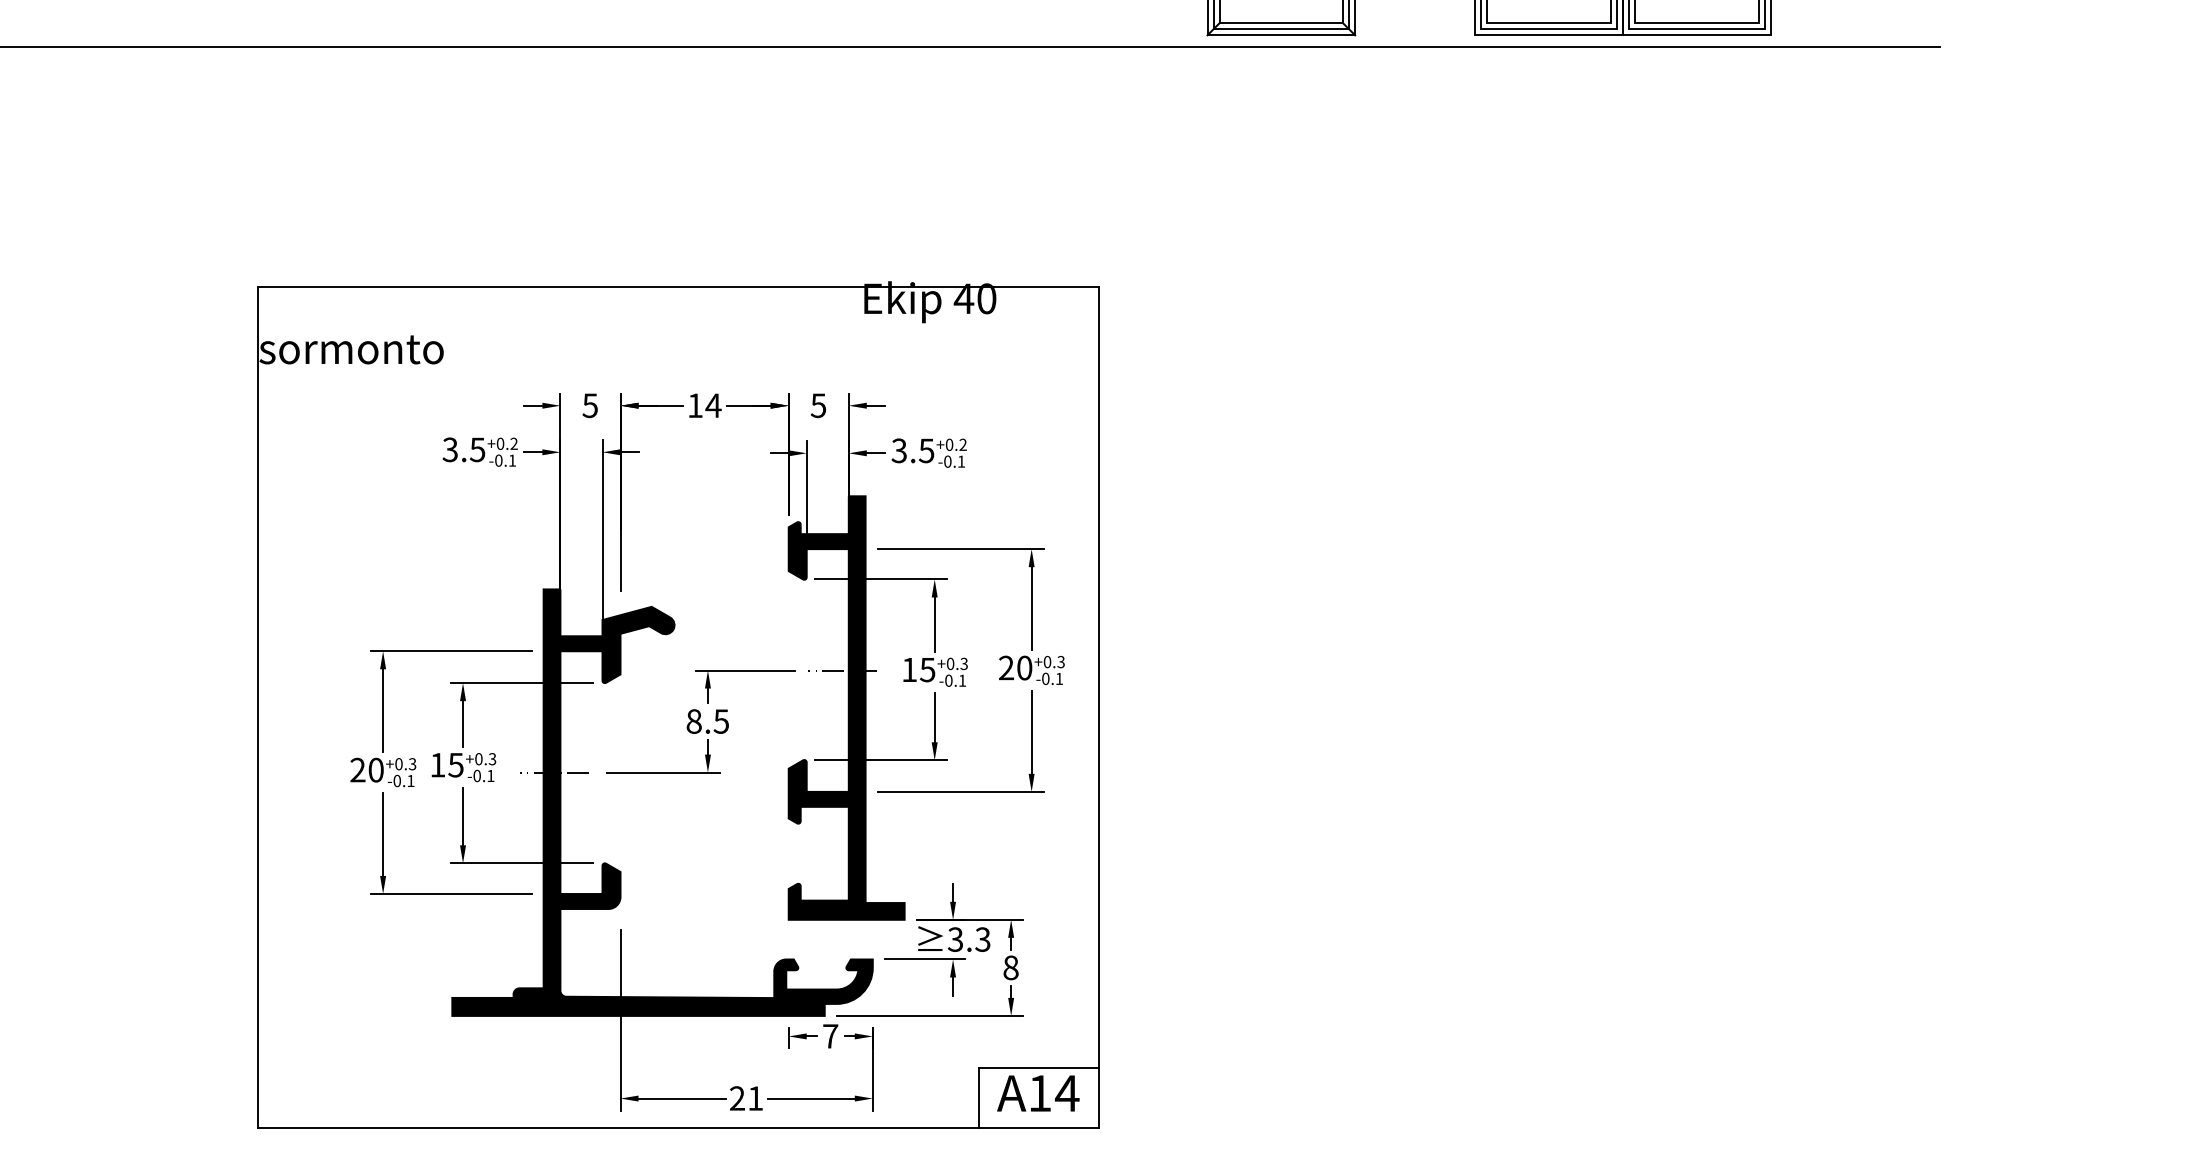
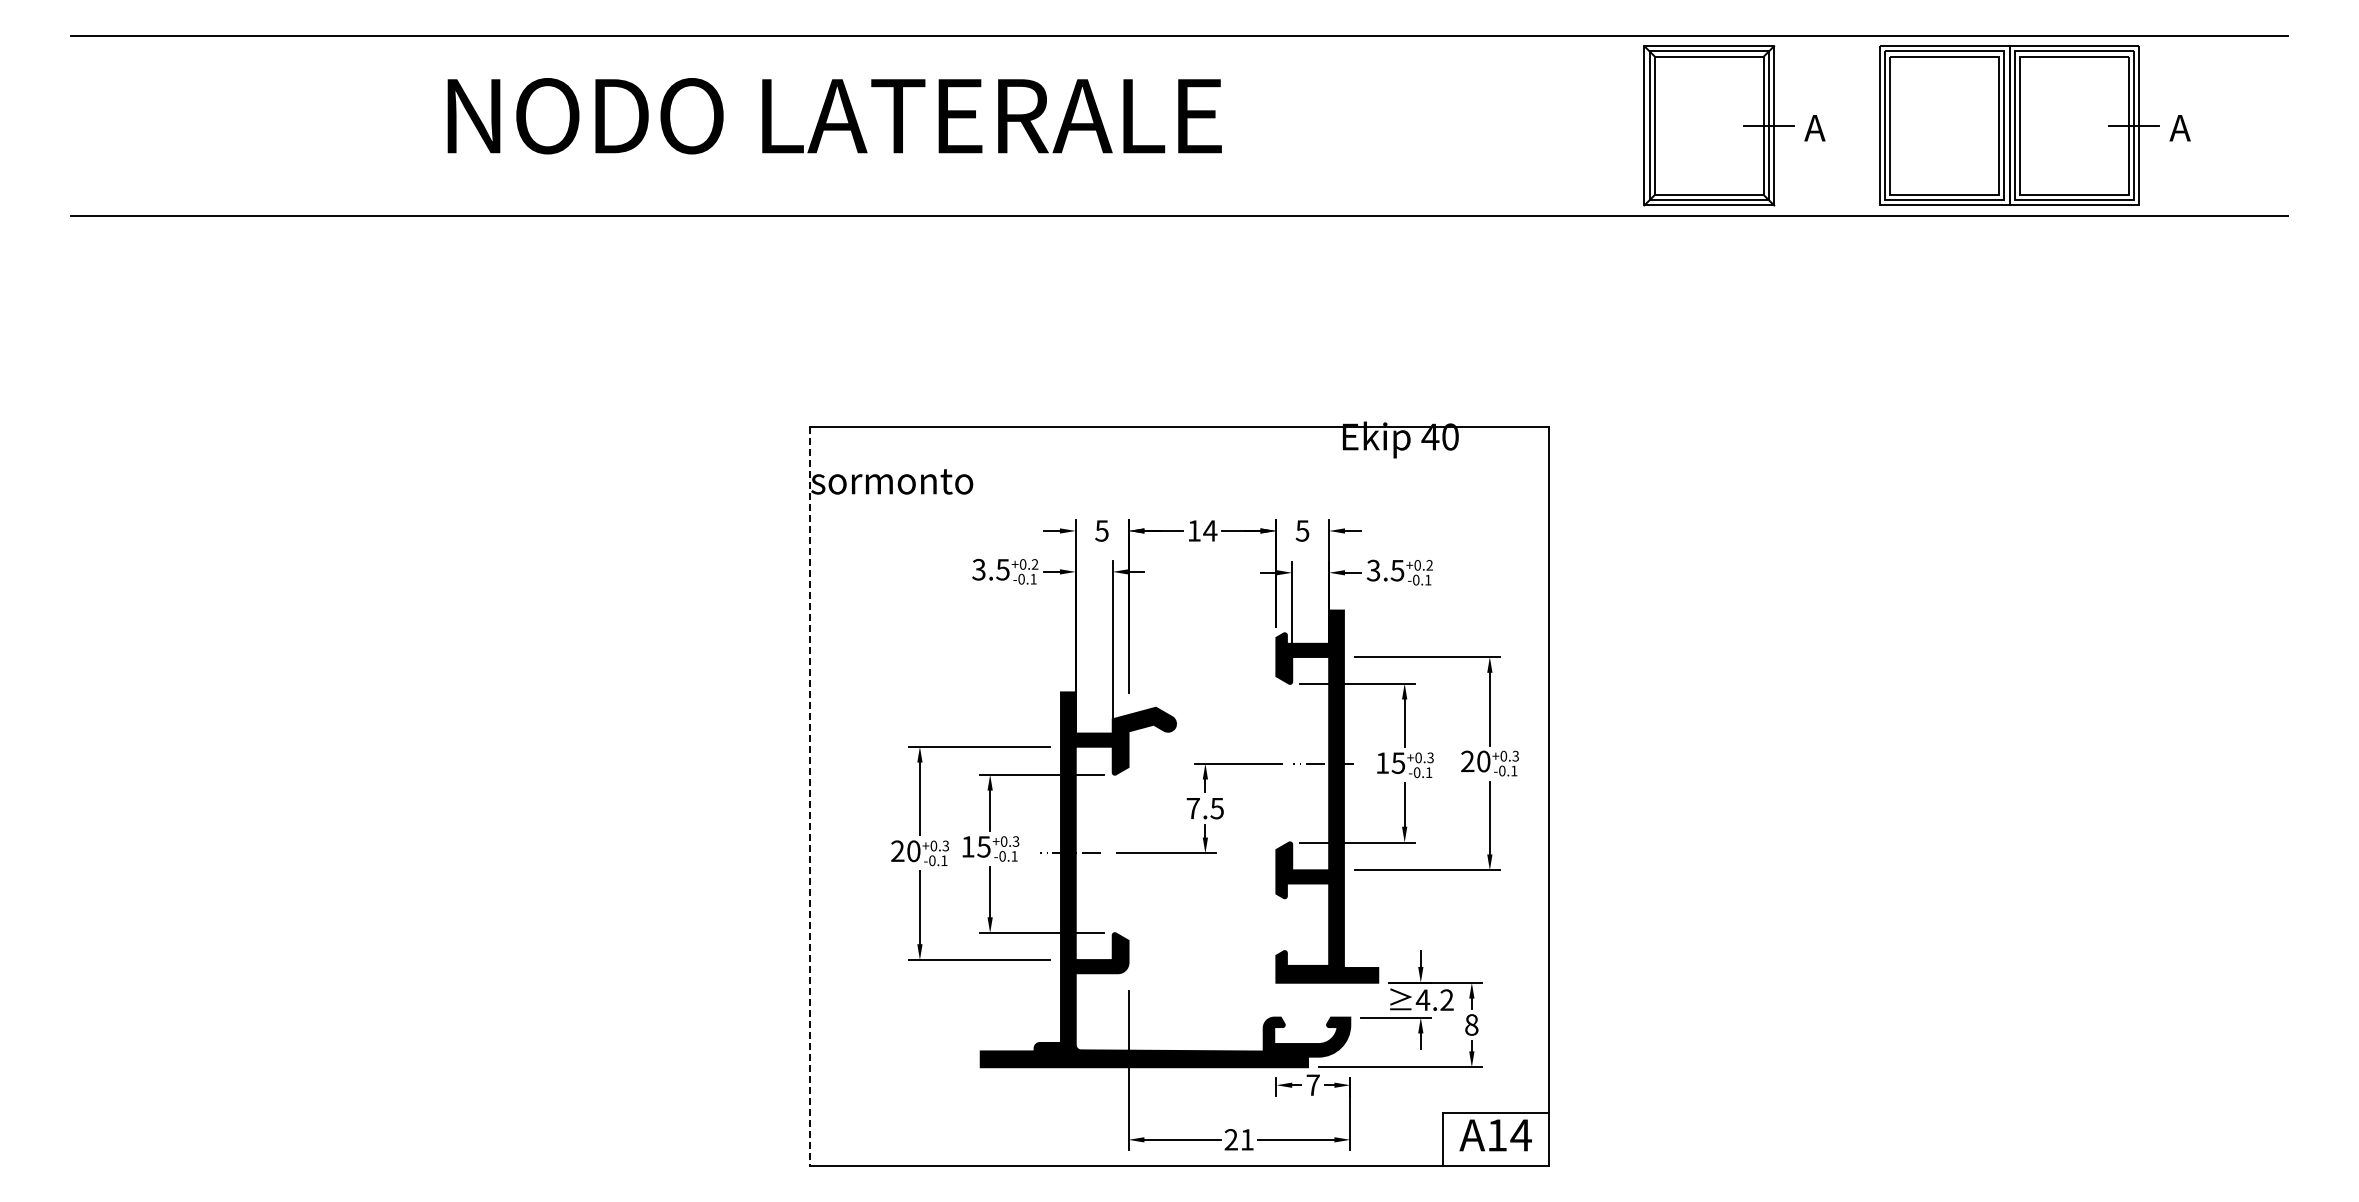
line: (257, 707) -> (809, 796), solid -> dashed
text: (693, 721) -> (1192, 808), 8.5 -> 7.5
text: (968, 940) -> (1434, 1000), 3.3 -> 4.2

